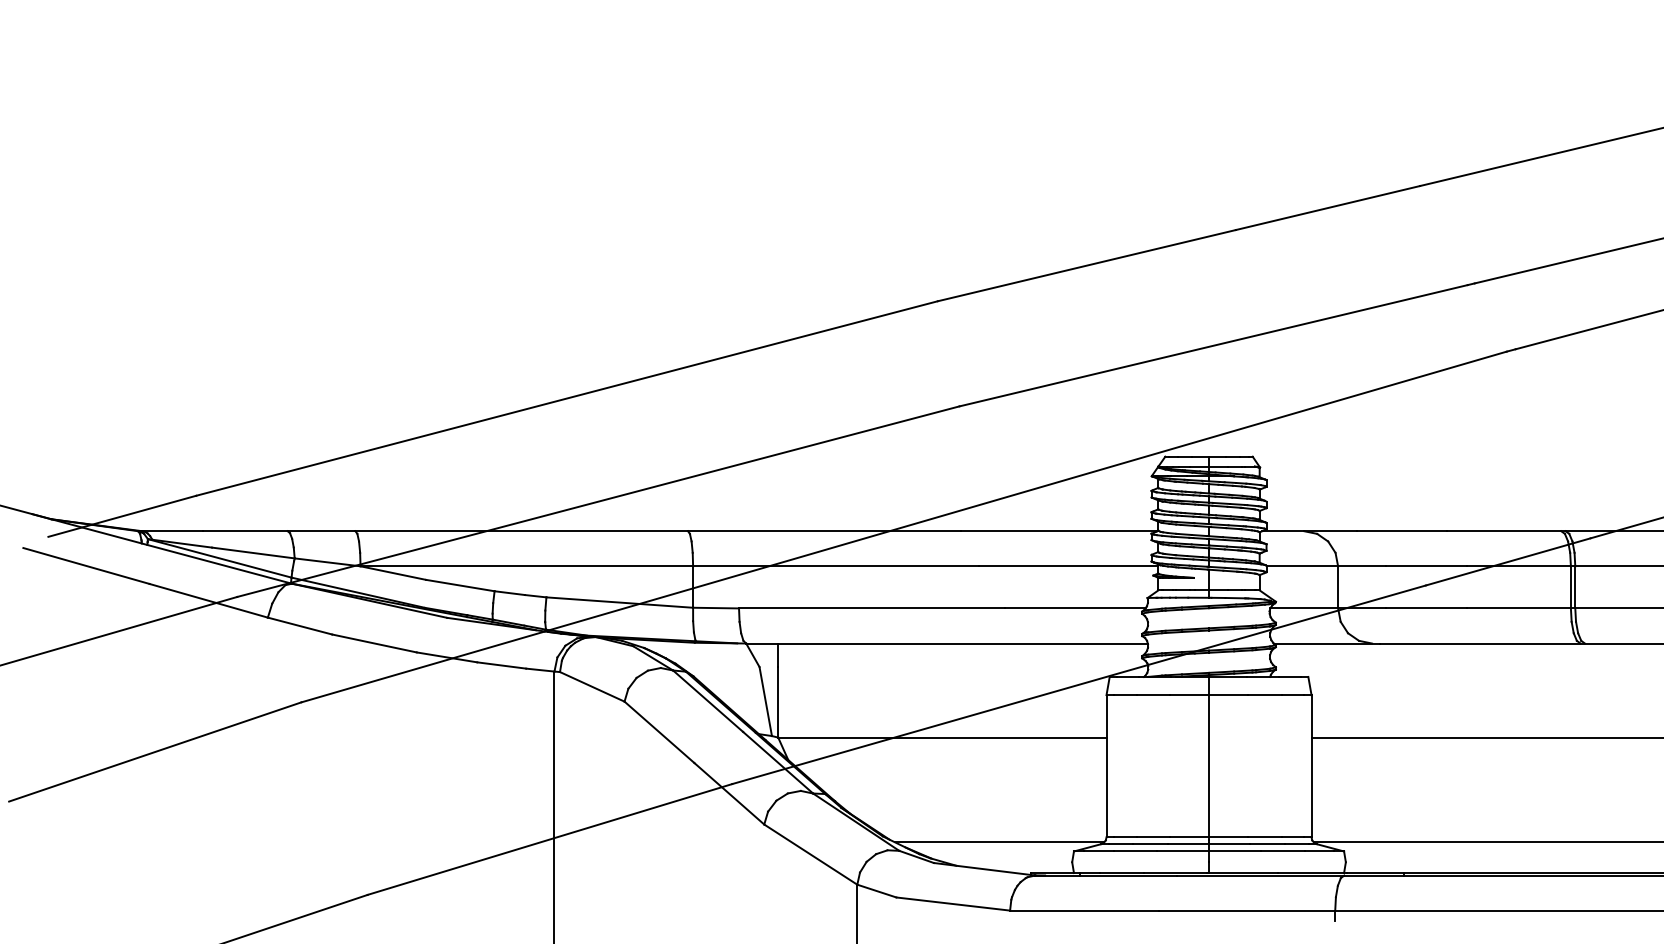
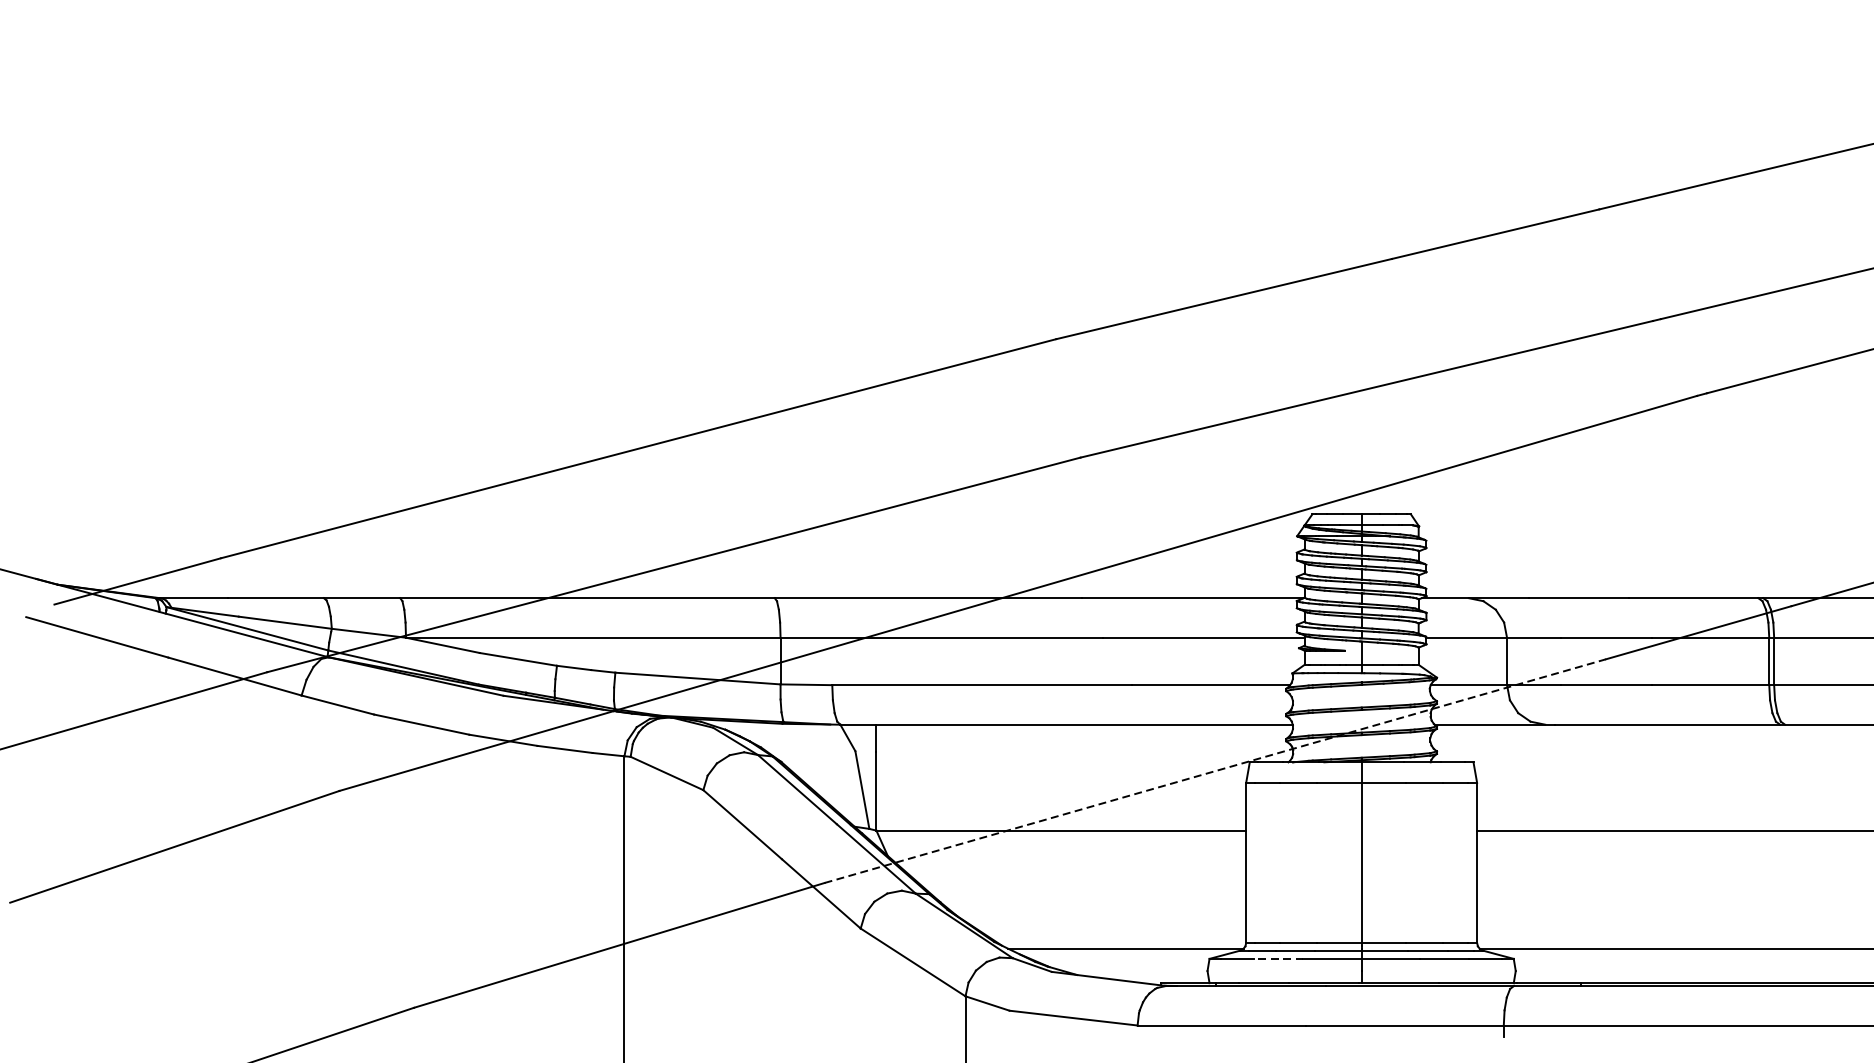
line: (1079, 684) -> (1215, 770), solid -> dashed
line: (1135, 851) -> (1278, 958), solid -> dashed

